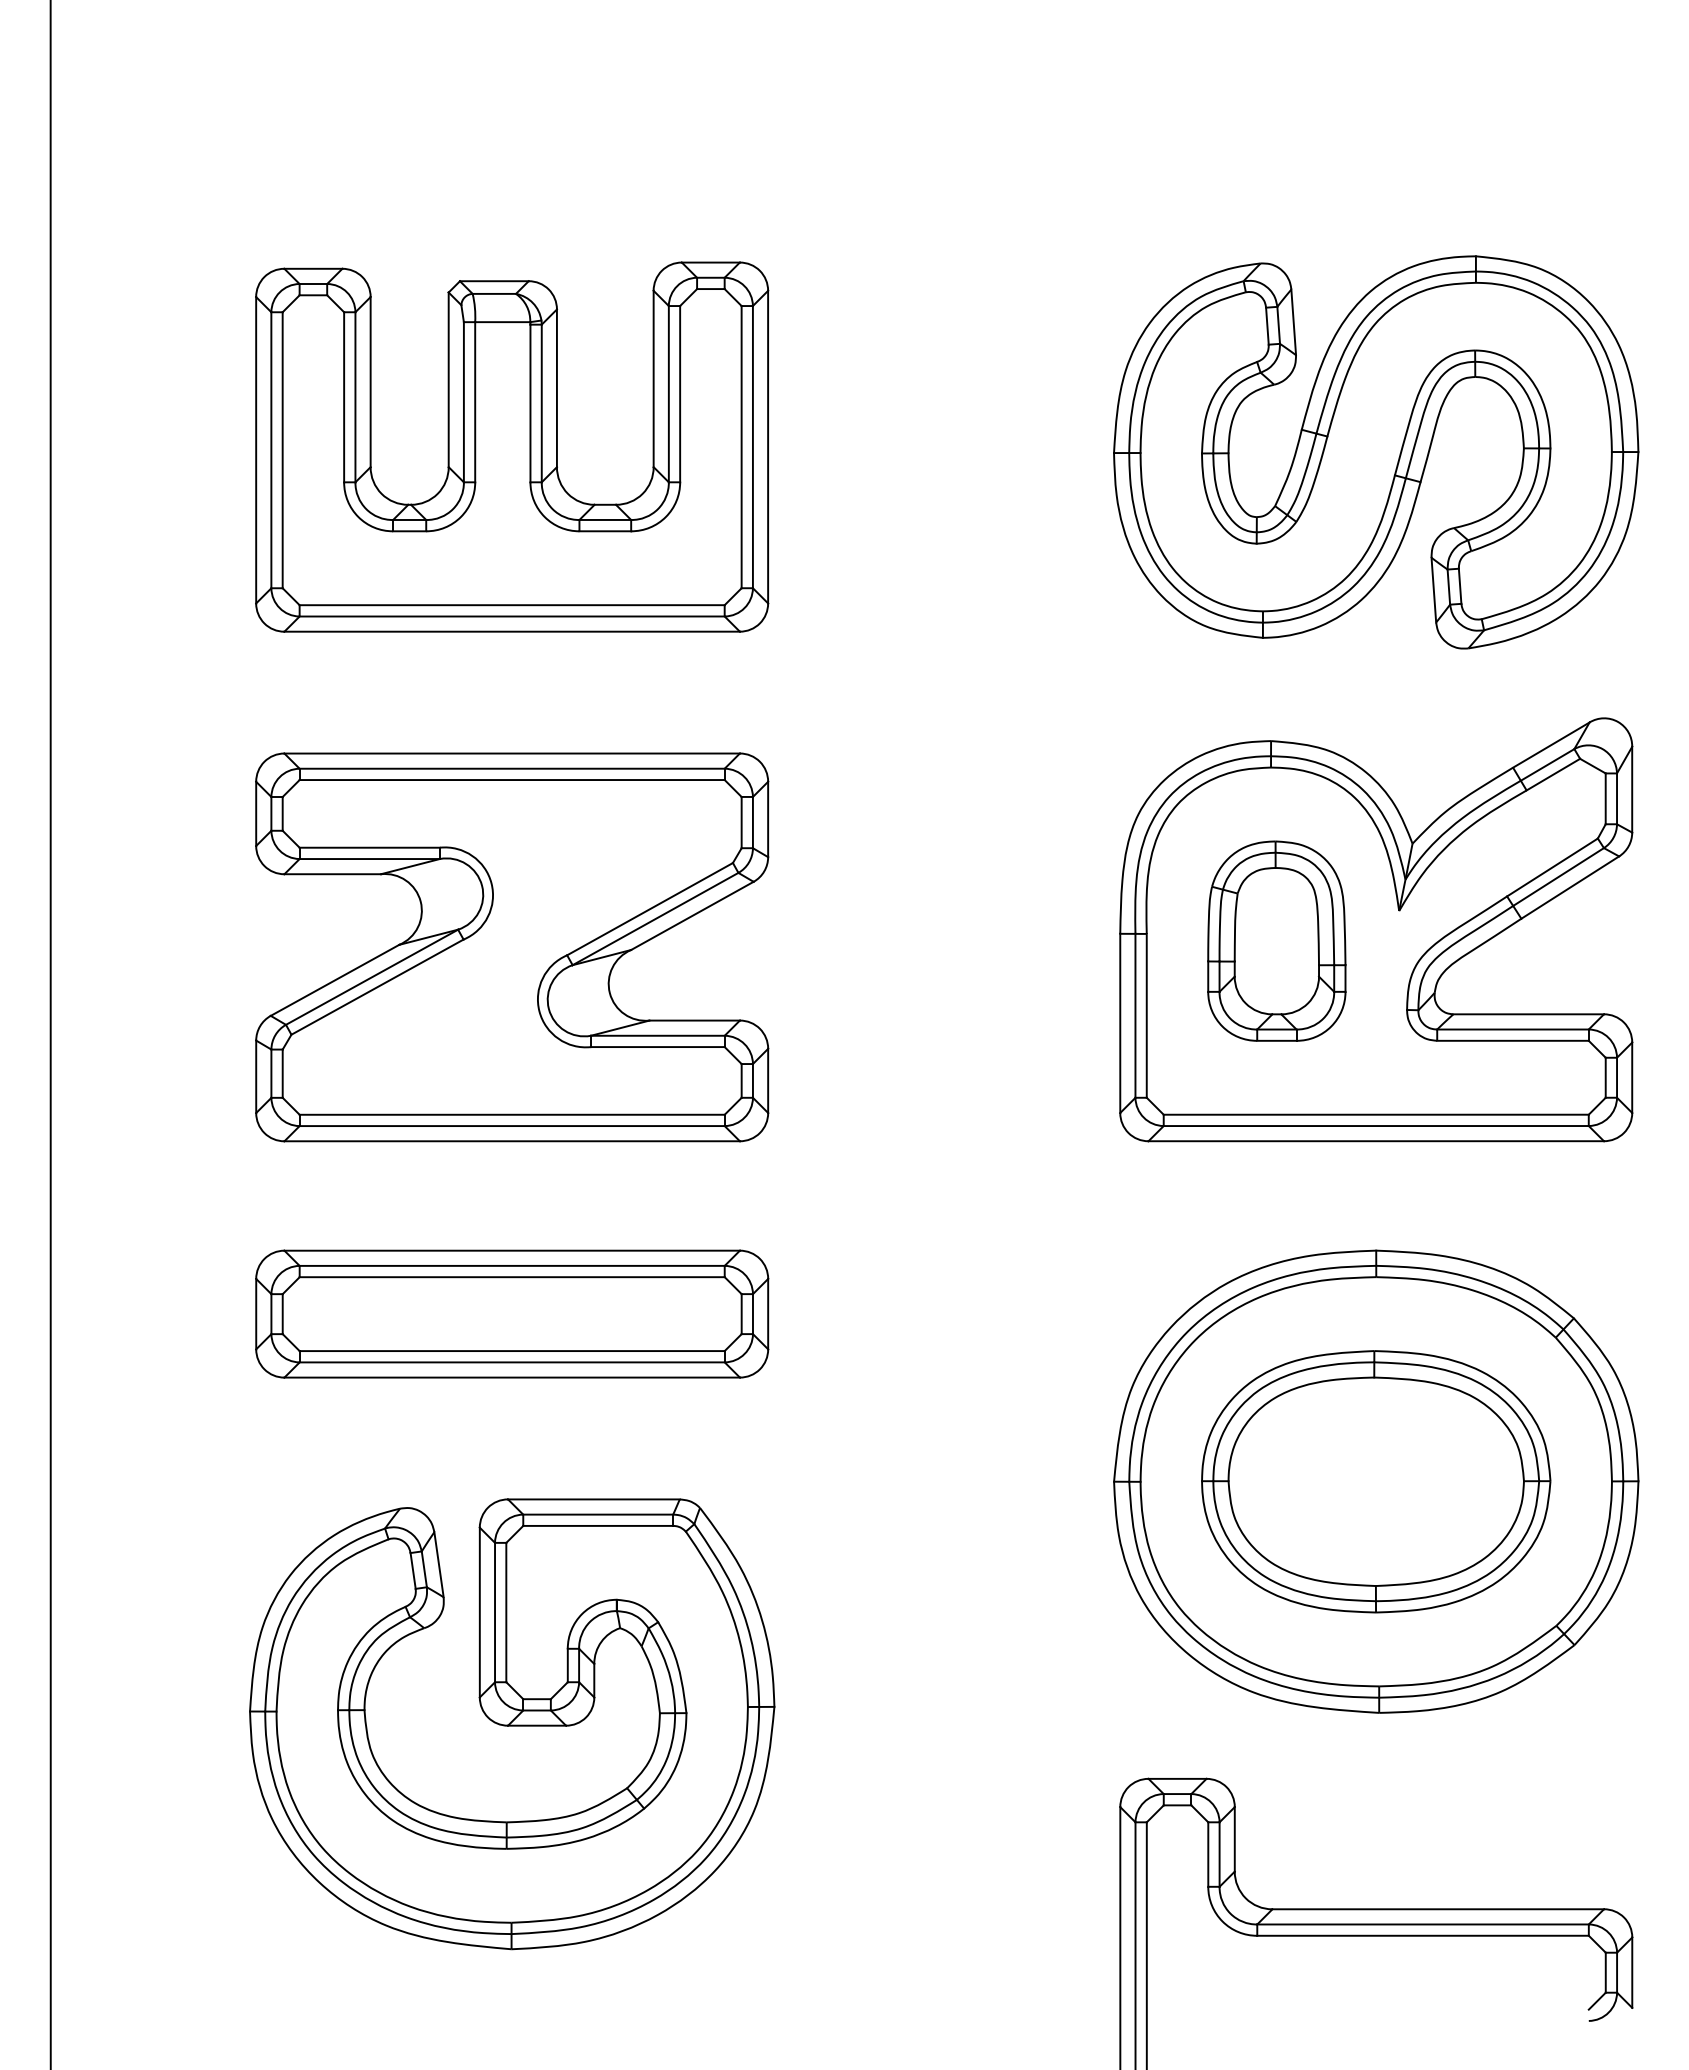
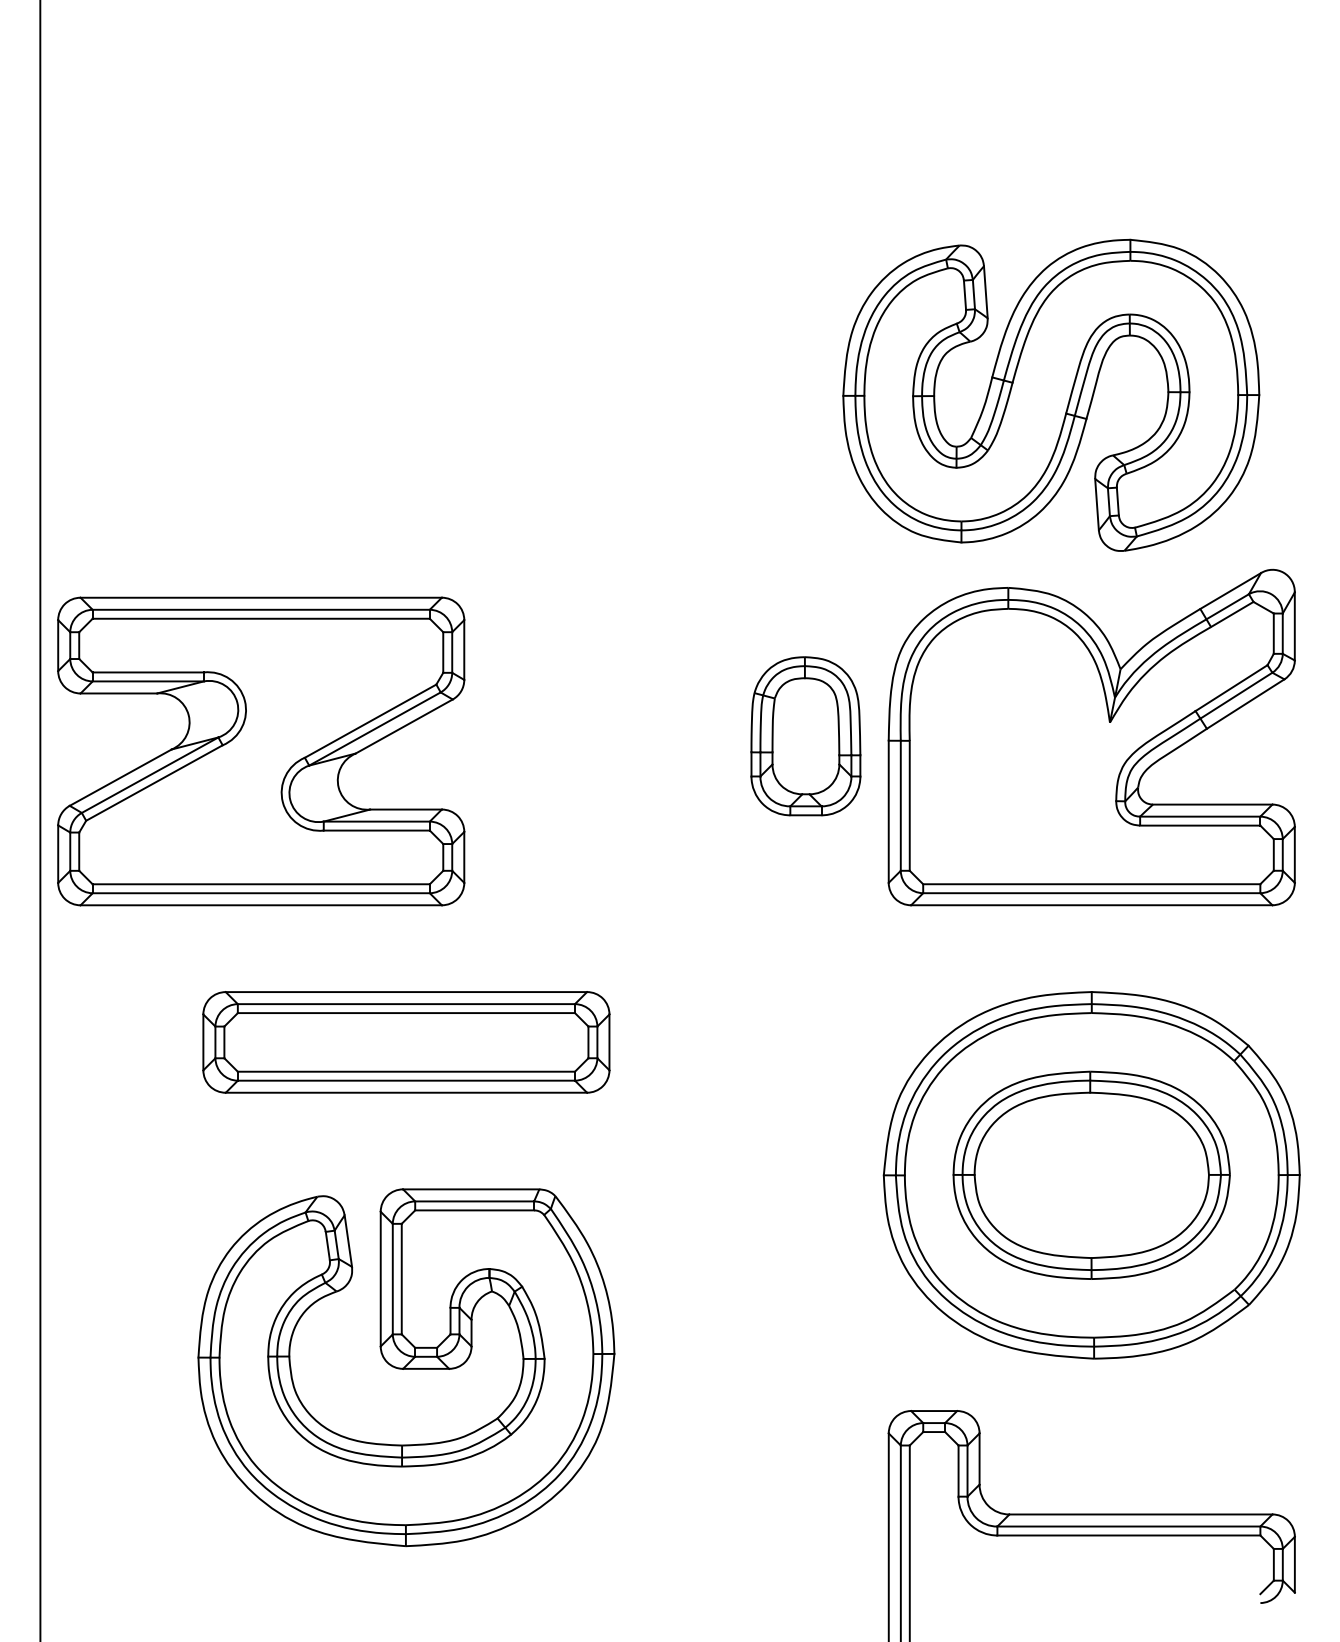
part: (512, 446) -> (406, 354), removed
part: (1376, 452) -> (1051, 395), moved
part: (1276, 940) -> (805, 735), moved
part: (512, 947) -> (261, 751), moved

